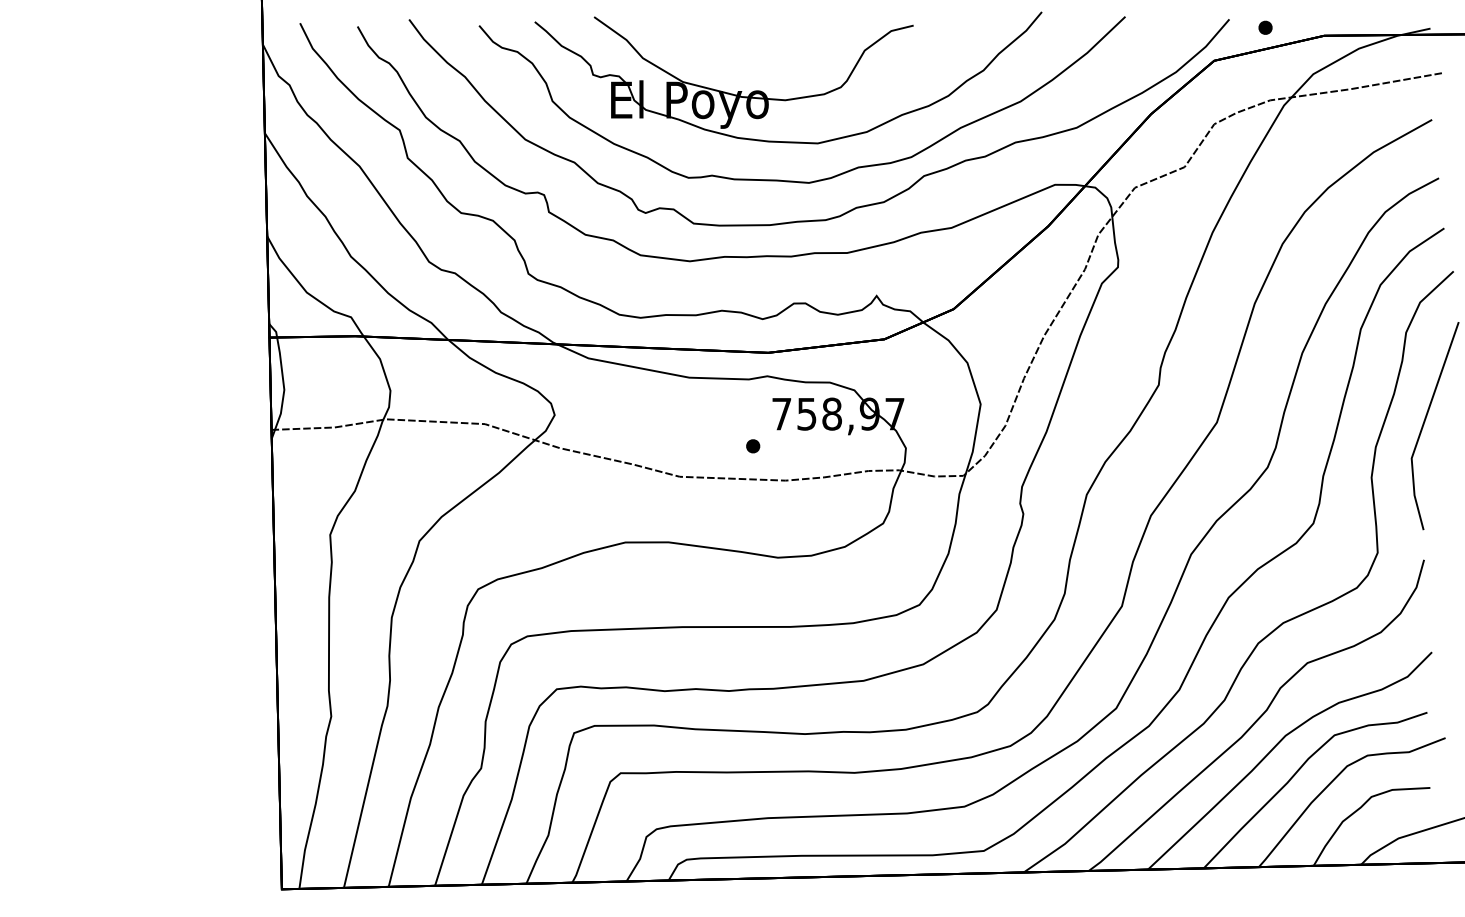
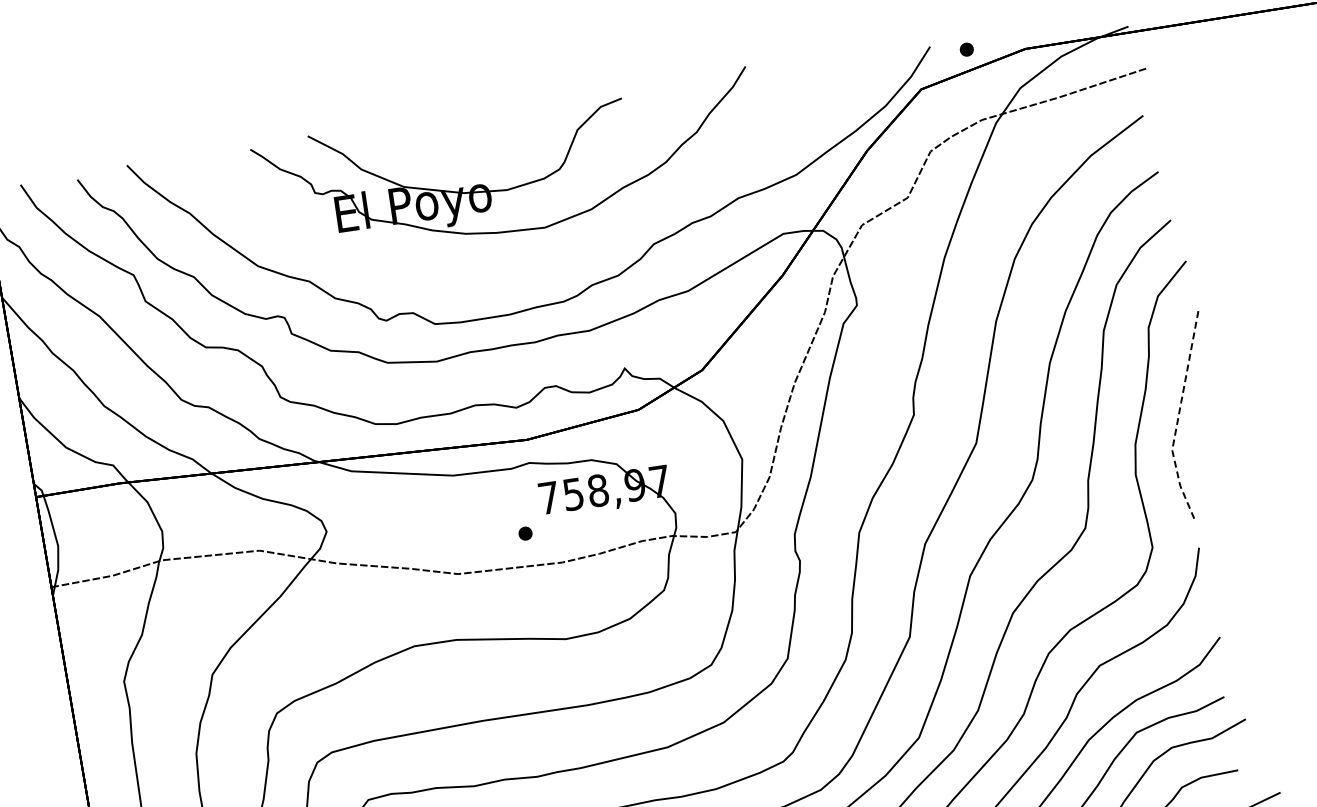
curve: (793, 180) -> (526, 267), removed
line: (1423, 425) -> (1179, 416), solid -> dashed

